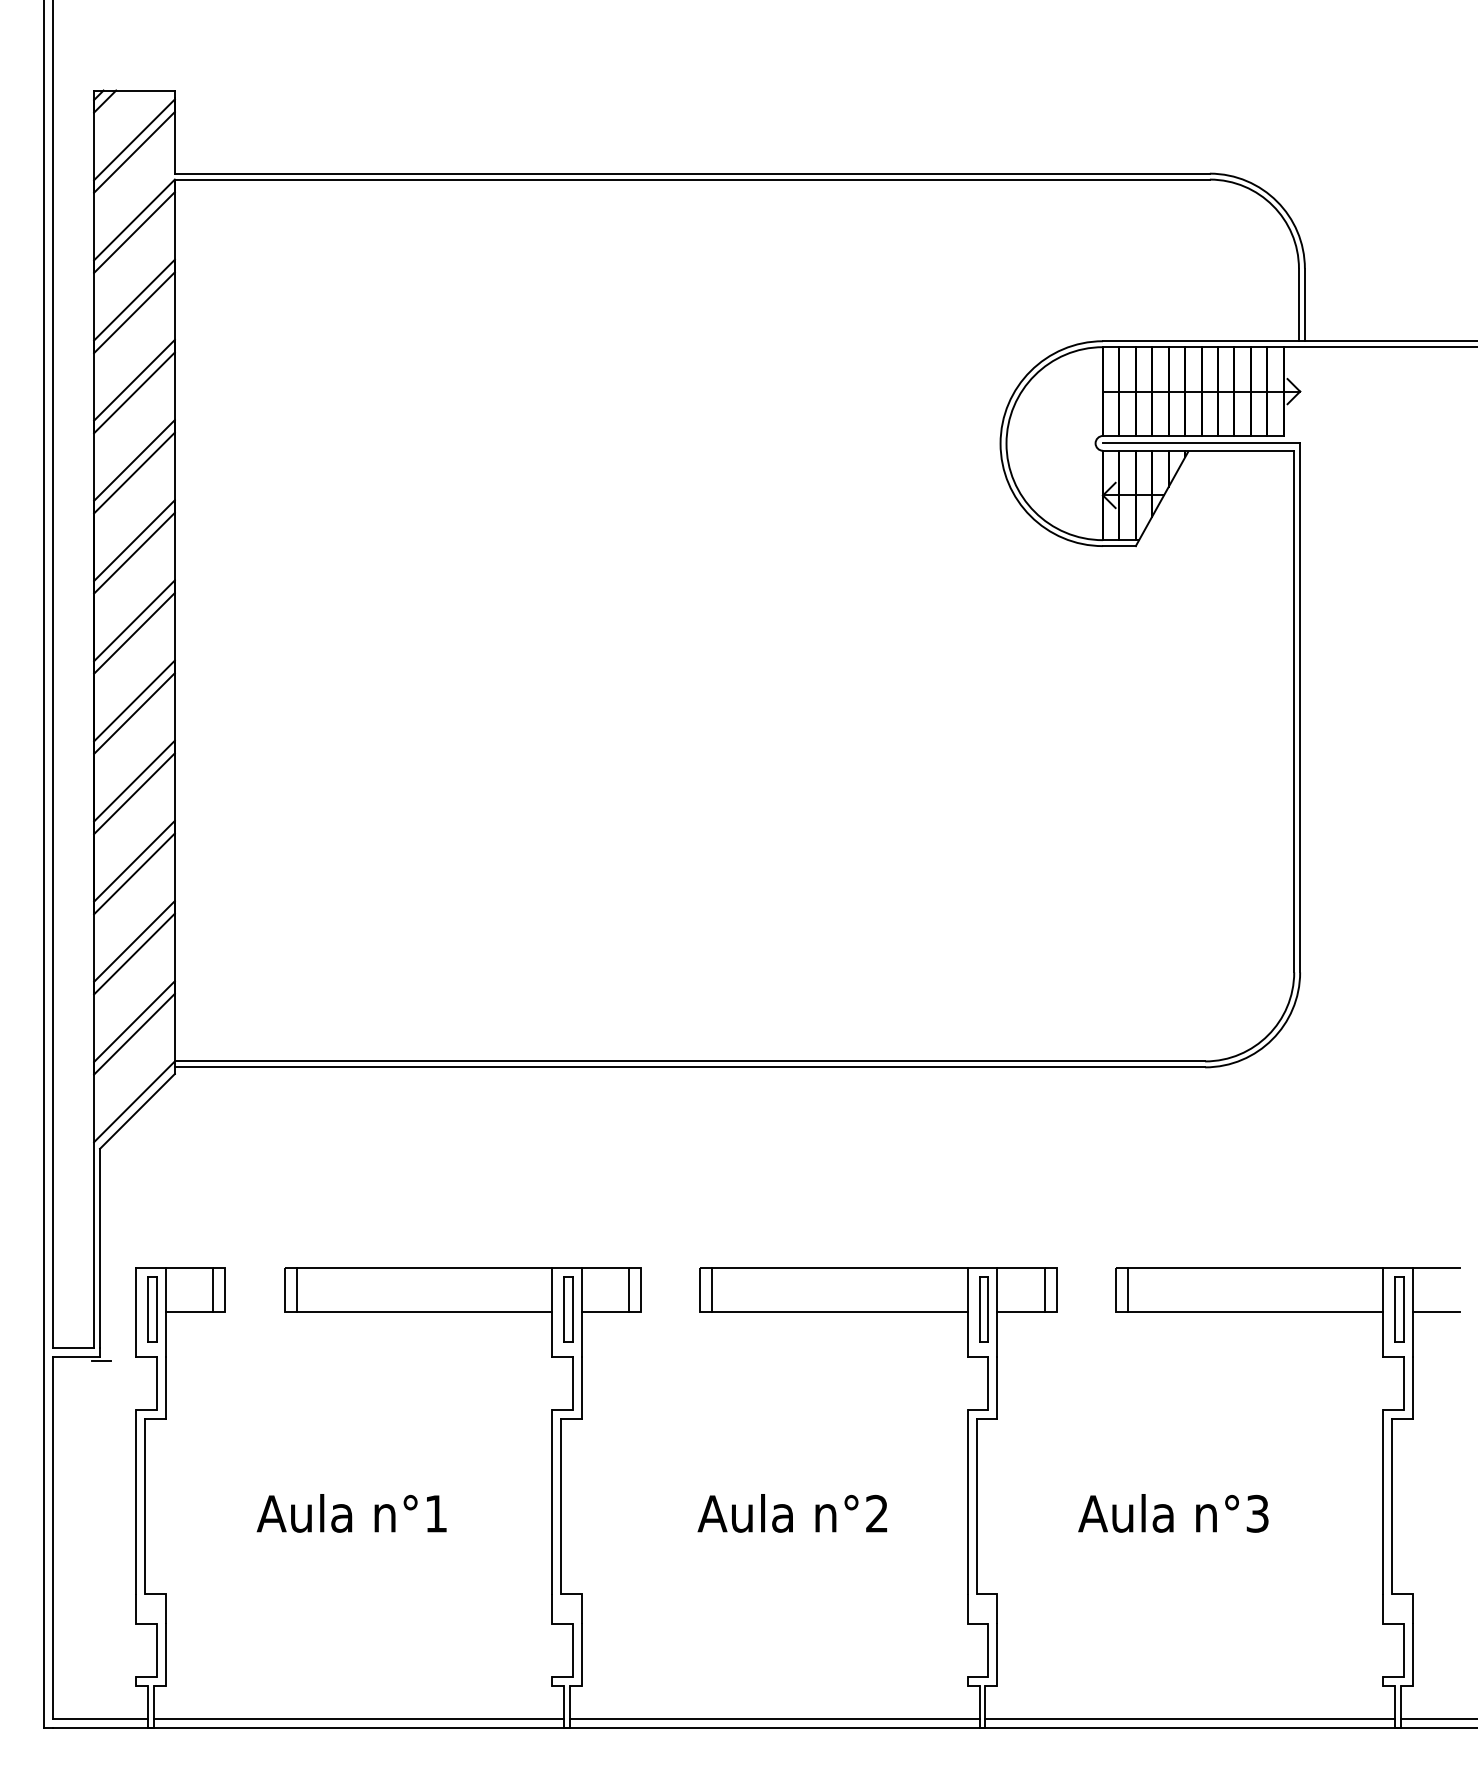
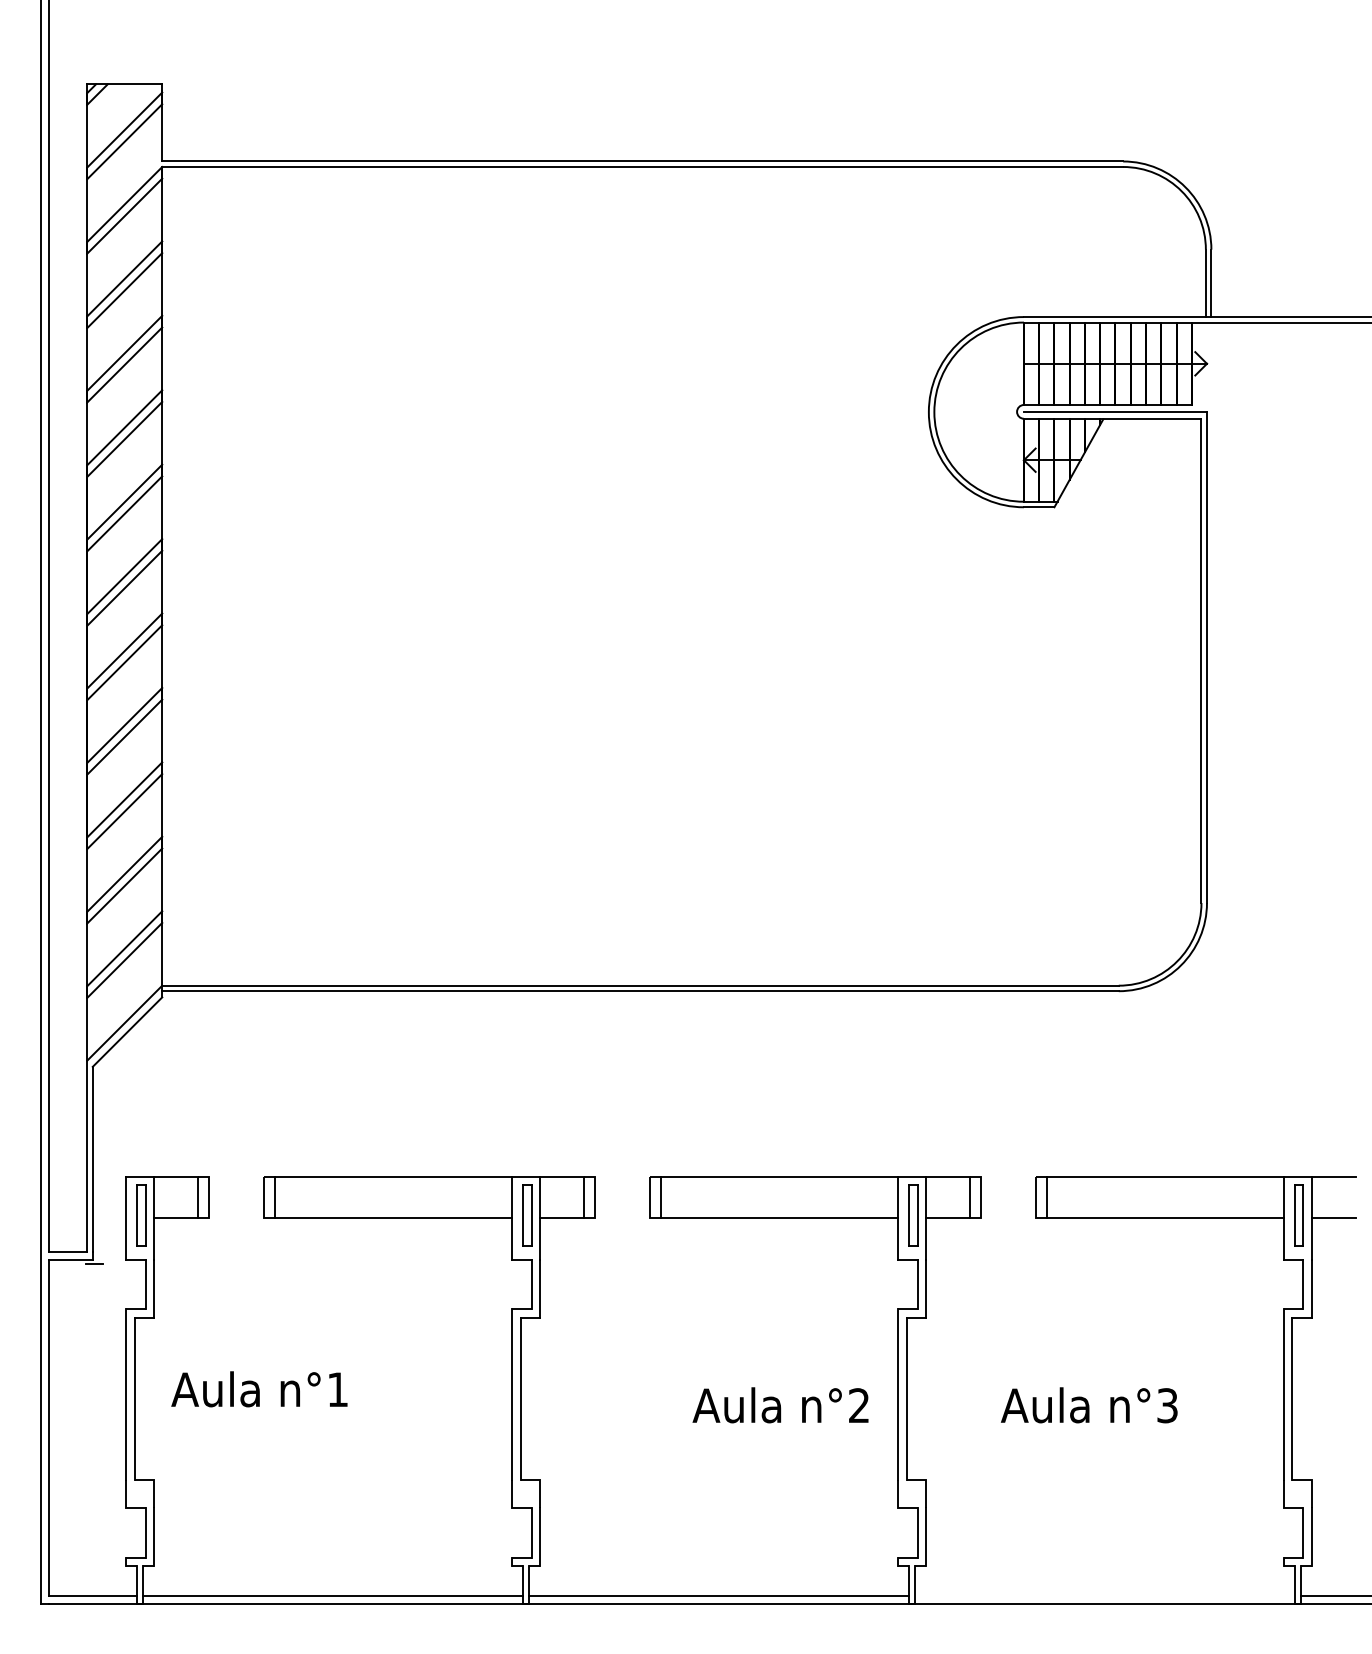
text: (351, 1513) -> (259, 1389), moved
text: (792, 1513) -> (780, 1405), moved
line: (1189, 1719) -> (1104, 1596), removed

